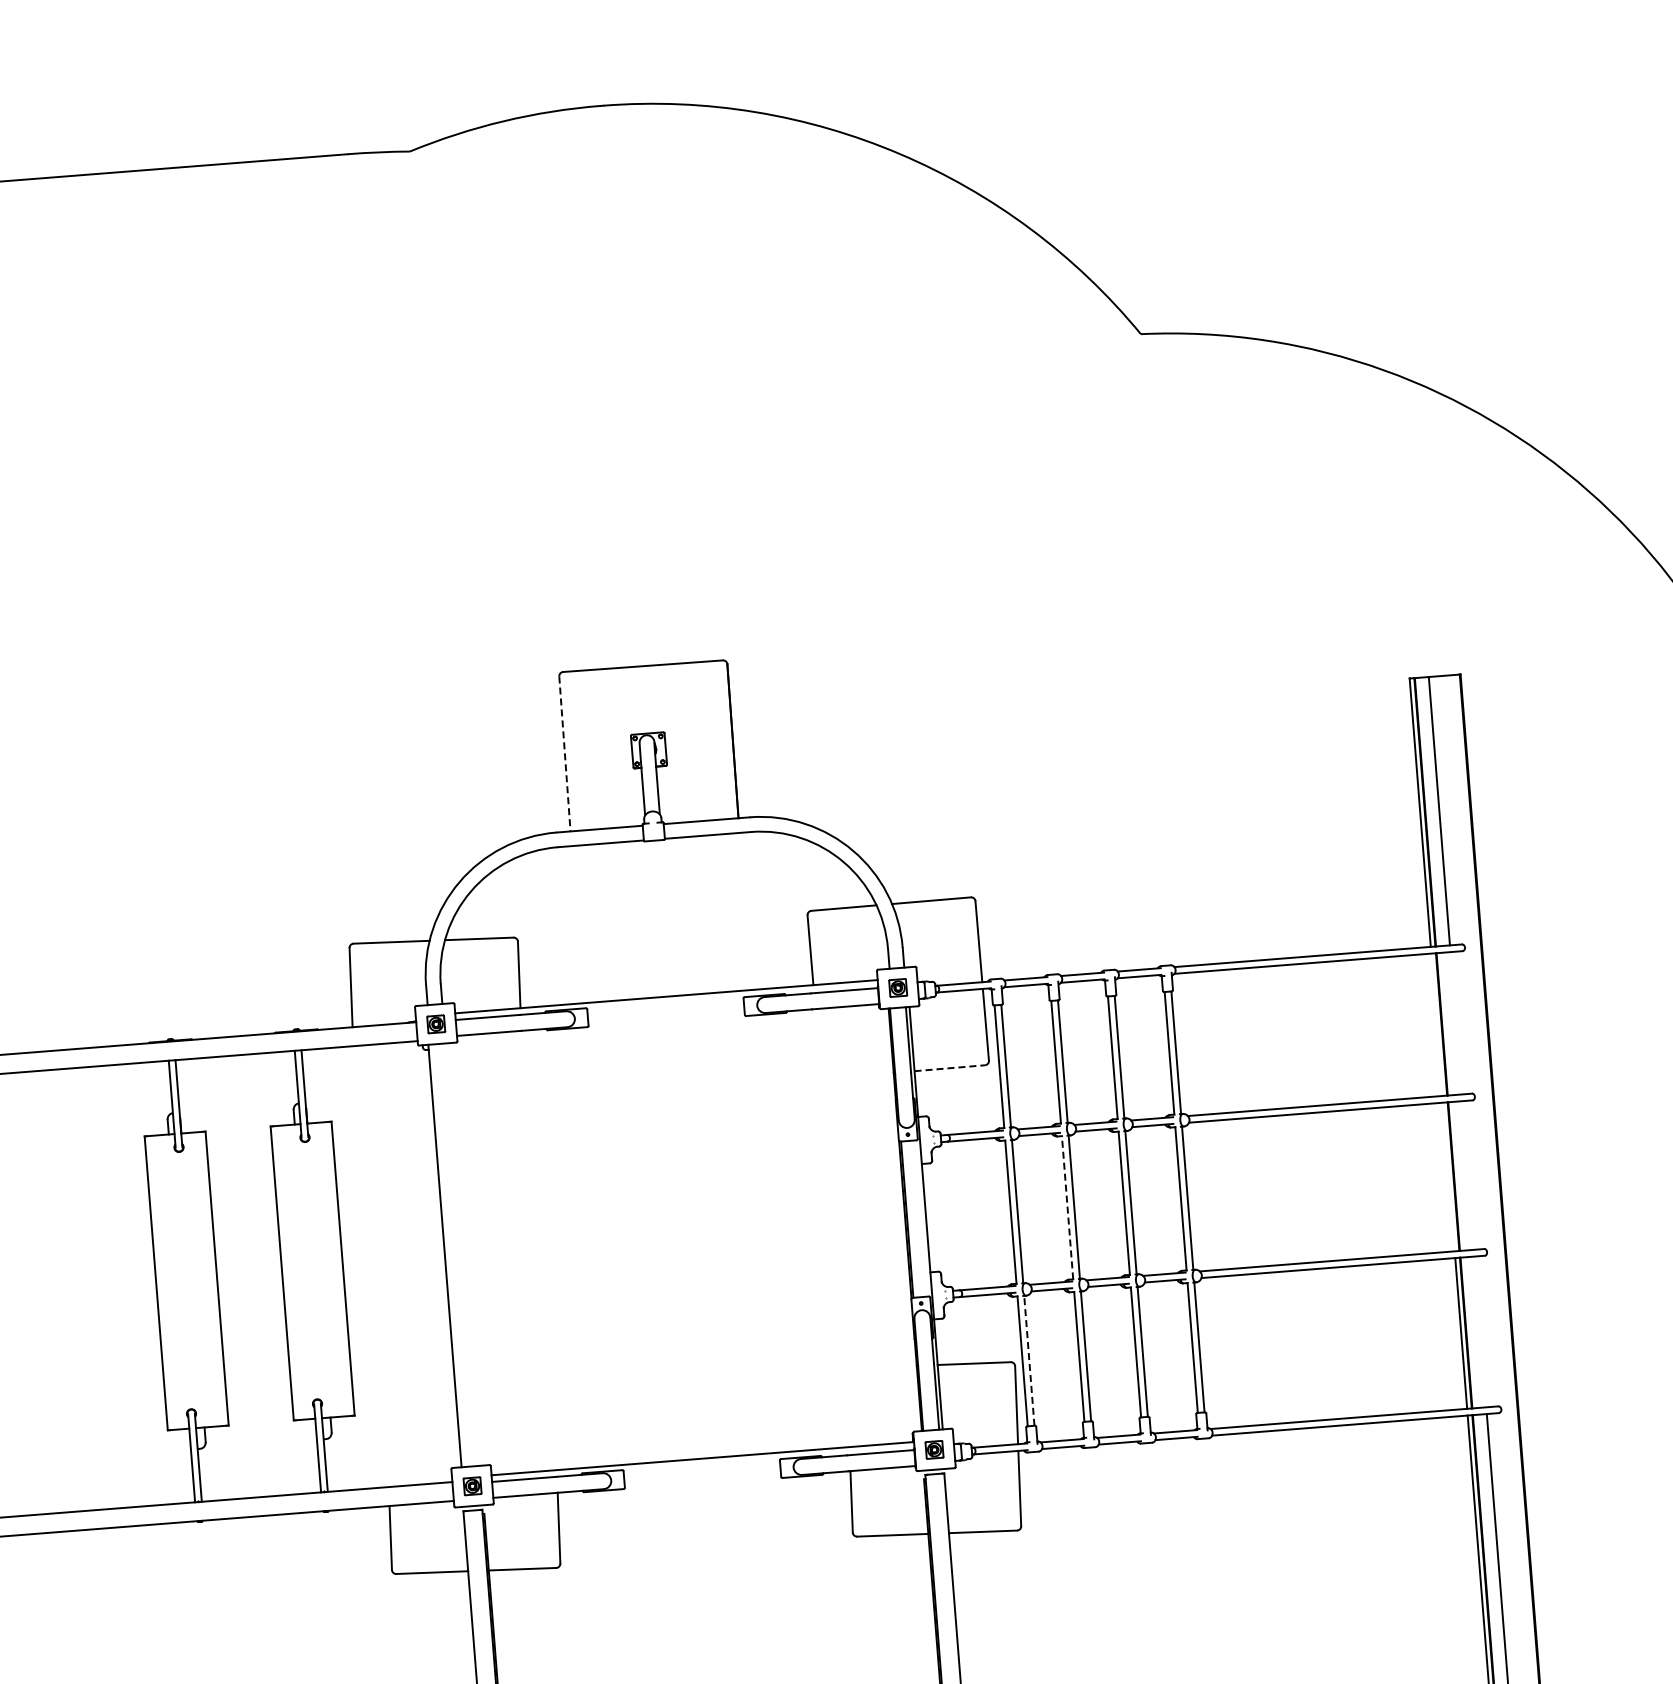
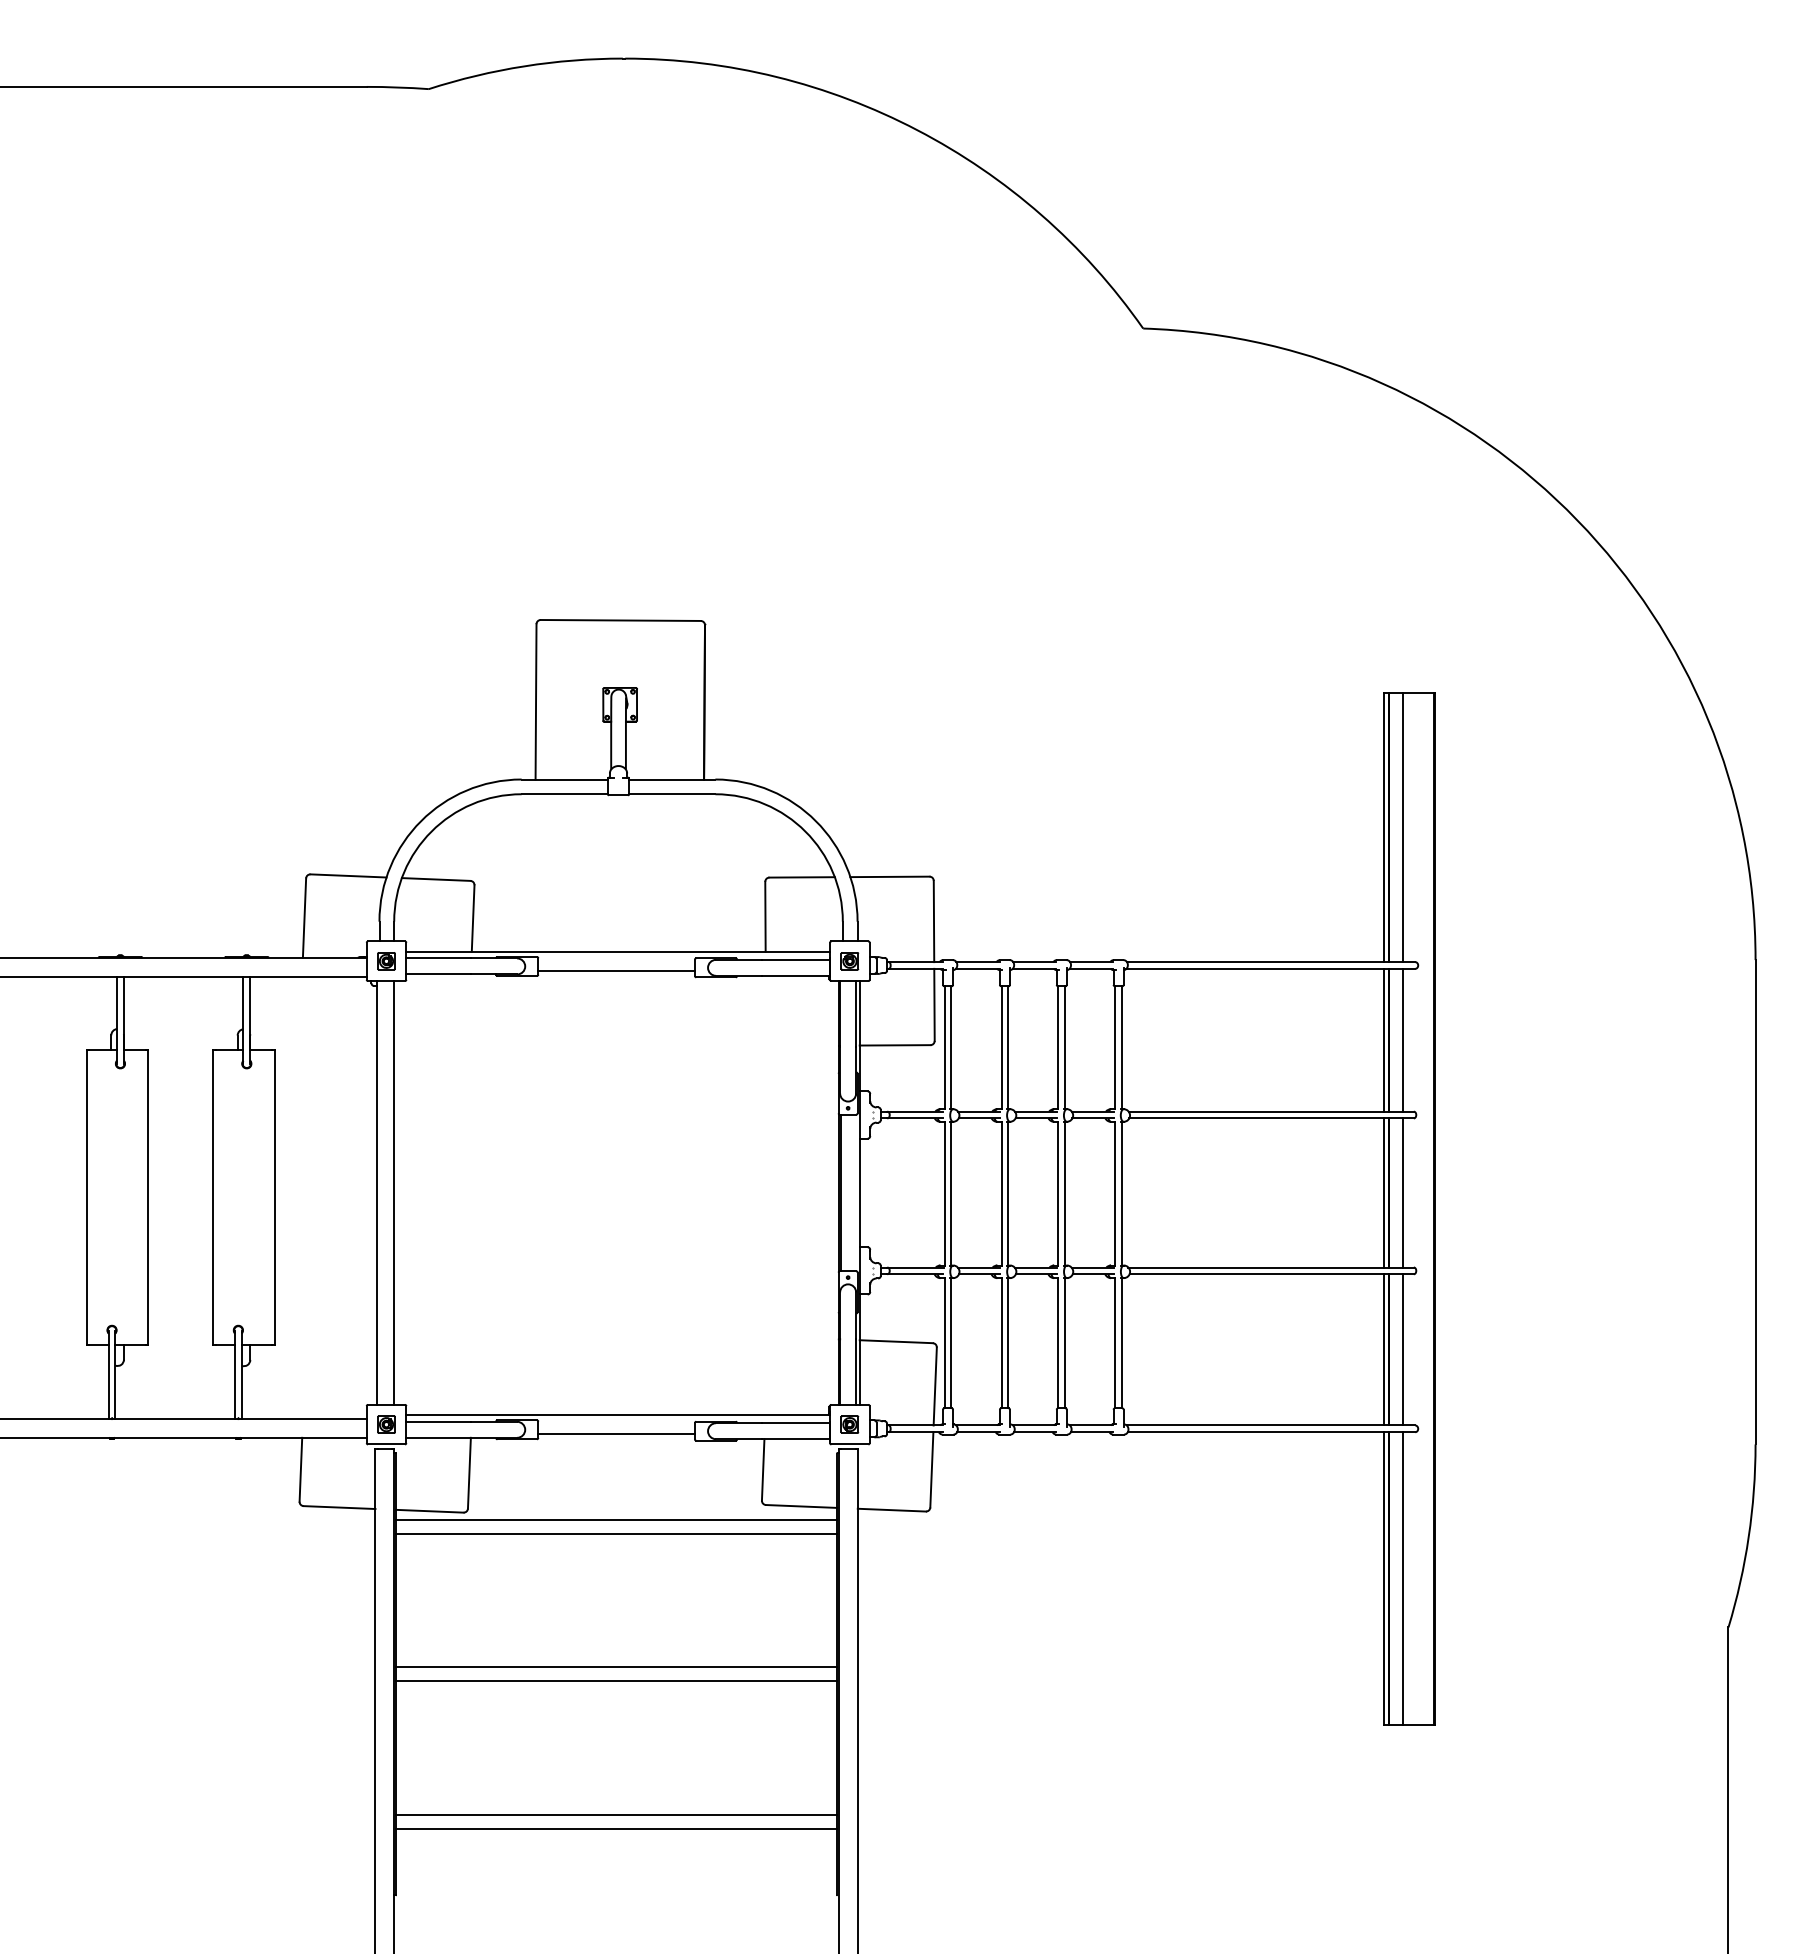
line: (565, 753) -> (536, 701), dashed -> solid
line: (666, 1015) -> (616, 970), added
line: (1456, 1022) -> (1403, 1039), added
line: (1437, 1024) -> (1384, 1039), added
line: (950, 1068) -> (895, 1045), dashed -> solid
line: (1468, 1175) -> (1403, 1192), added
line: (1449, 1176) -> (1384, 1192), added
line: (1067, 1207) -> (1001, 1193), dashed -> solid
line: (462, 1254) -> (394, 1192), added
line: (1480, 1331) -> (1403, 1349), added
line: (1029, 1360) -> (951, 1342), dashed -> solid
line: (702, 1478) -> (616, 1434), added
line: (709, 1562) -> (616, 1519), added
line: (710, 1576) -> (616, 1533), added

